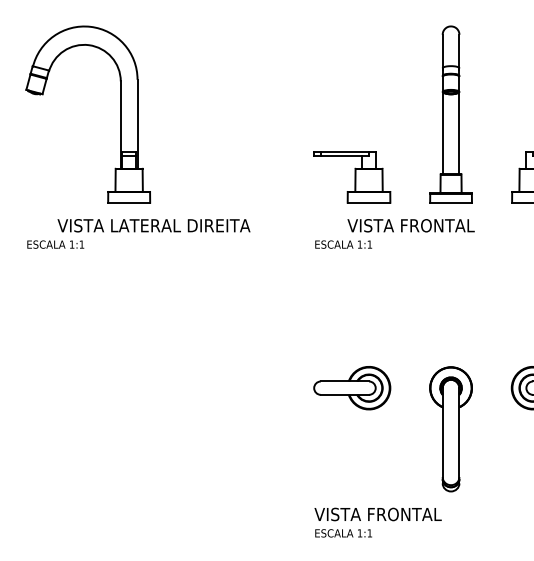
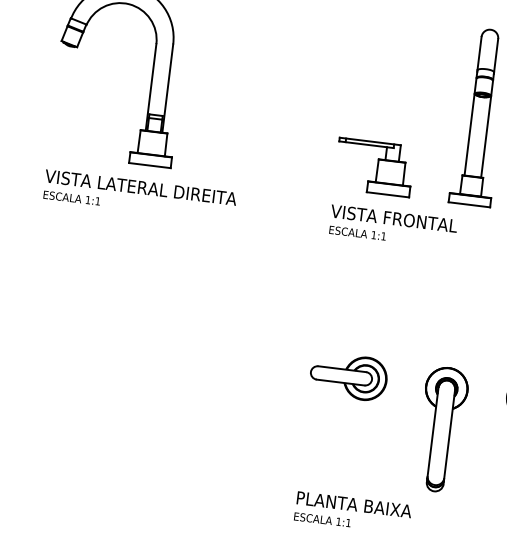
text: (153, 225) -> (140, 187), moved
text: (410, 225) -> (393, 218), moved
text: (377, 514) -> (358, 505), VISTA FRONTAL -> PLANTA BAIXA

